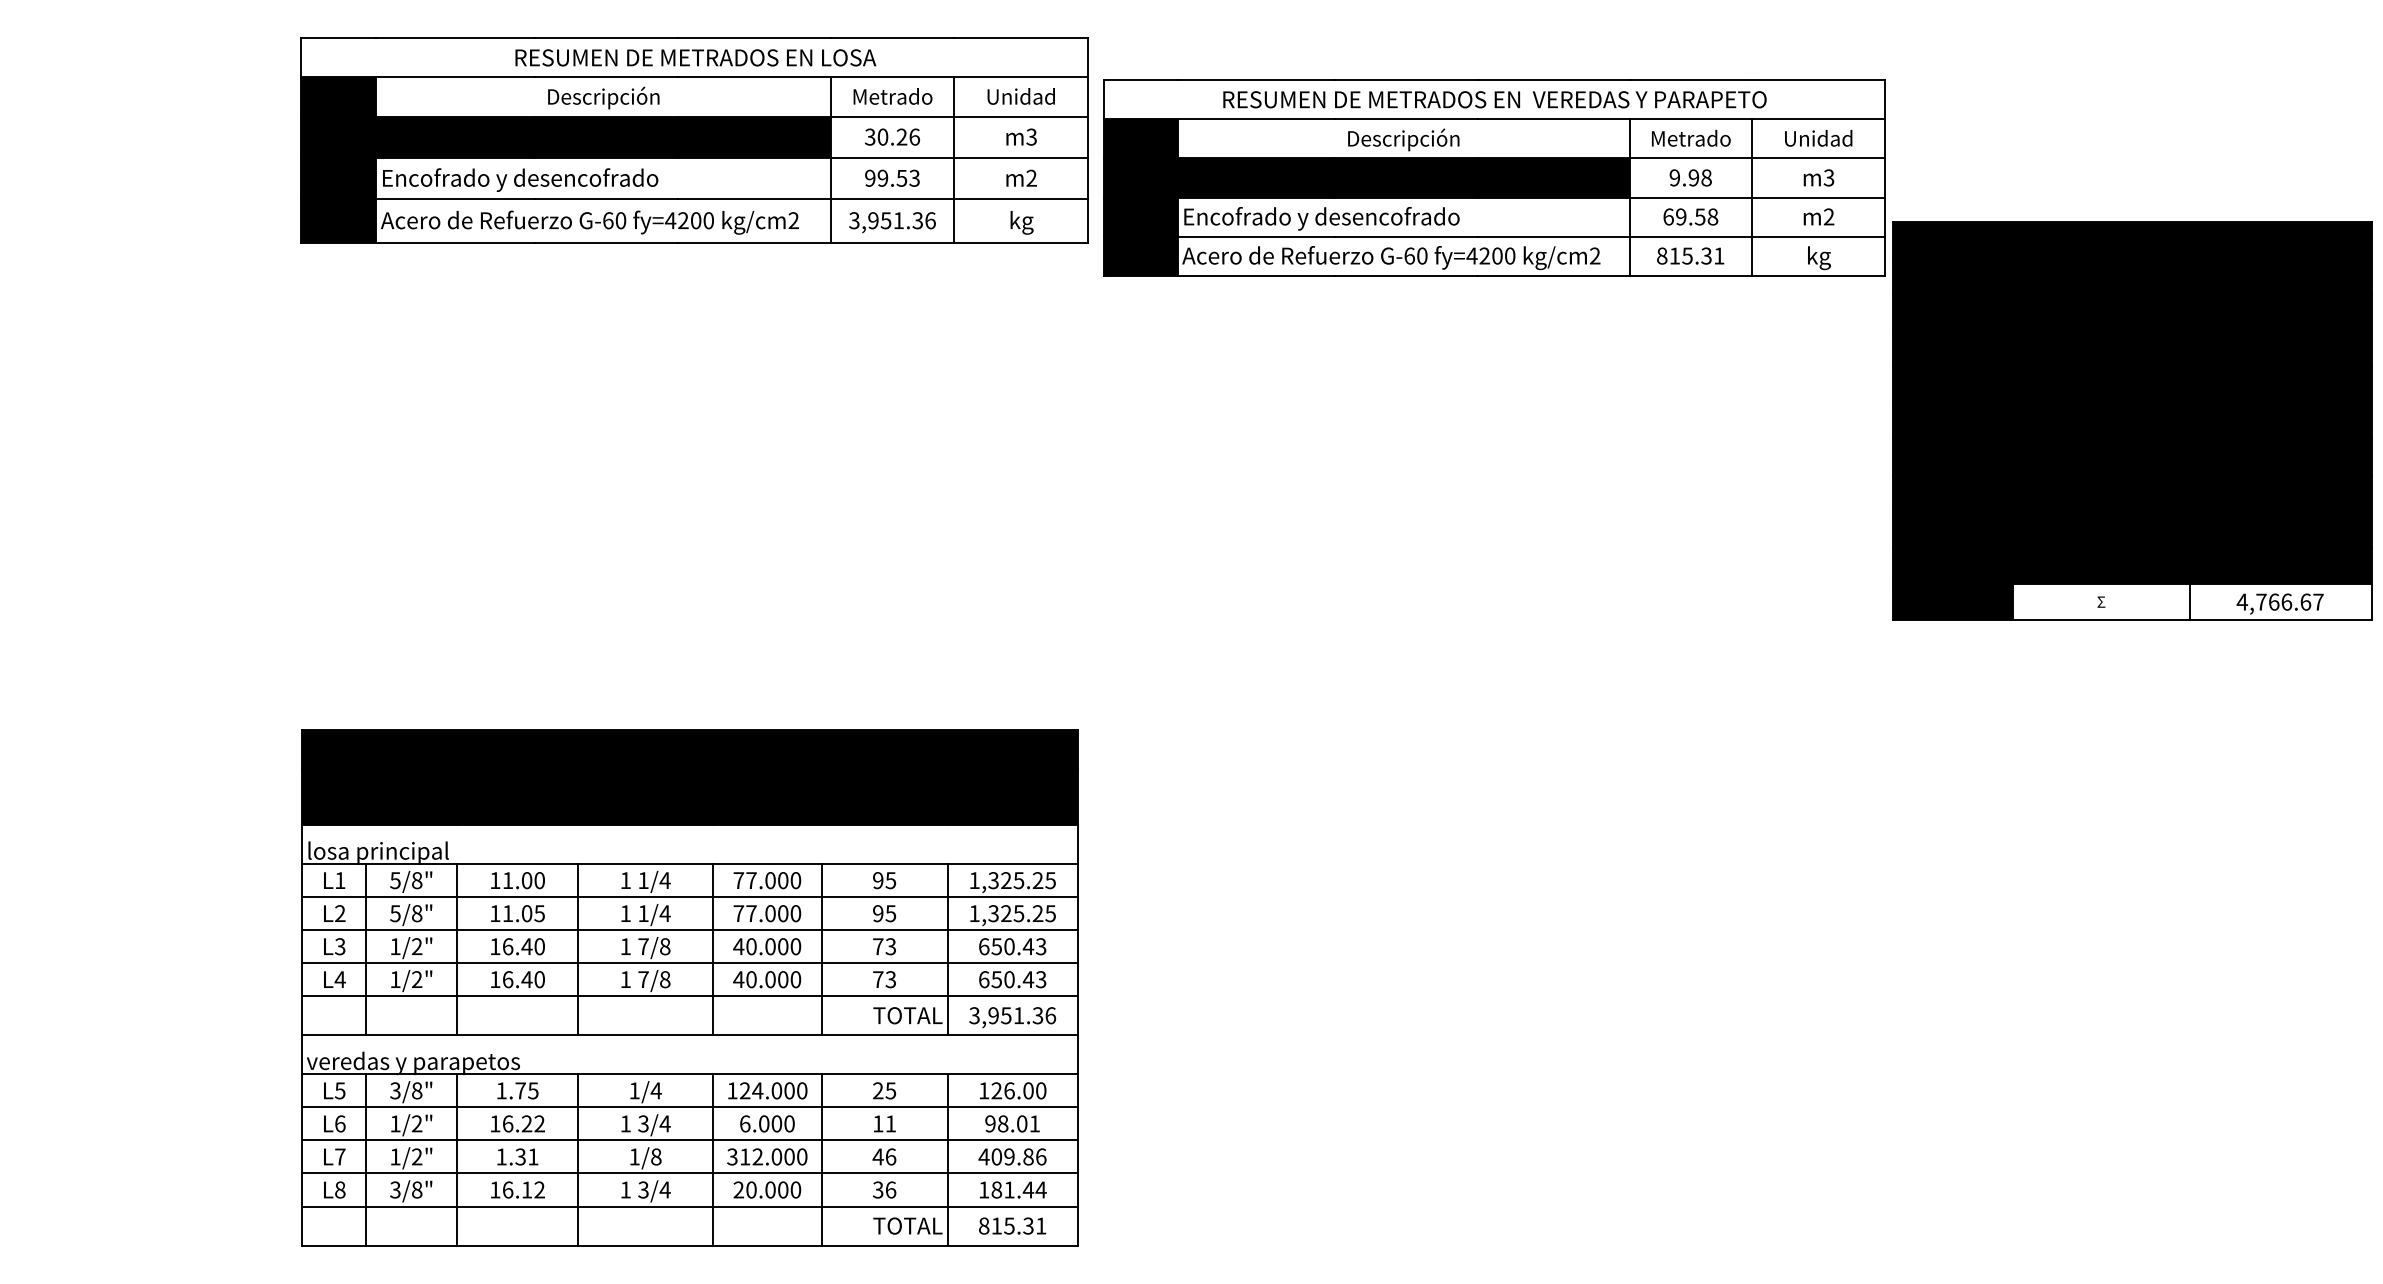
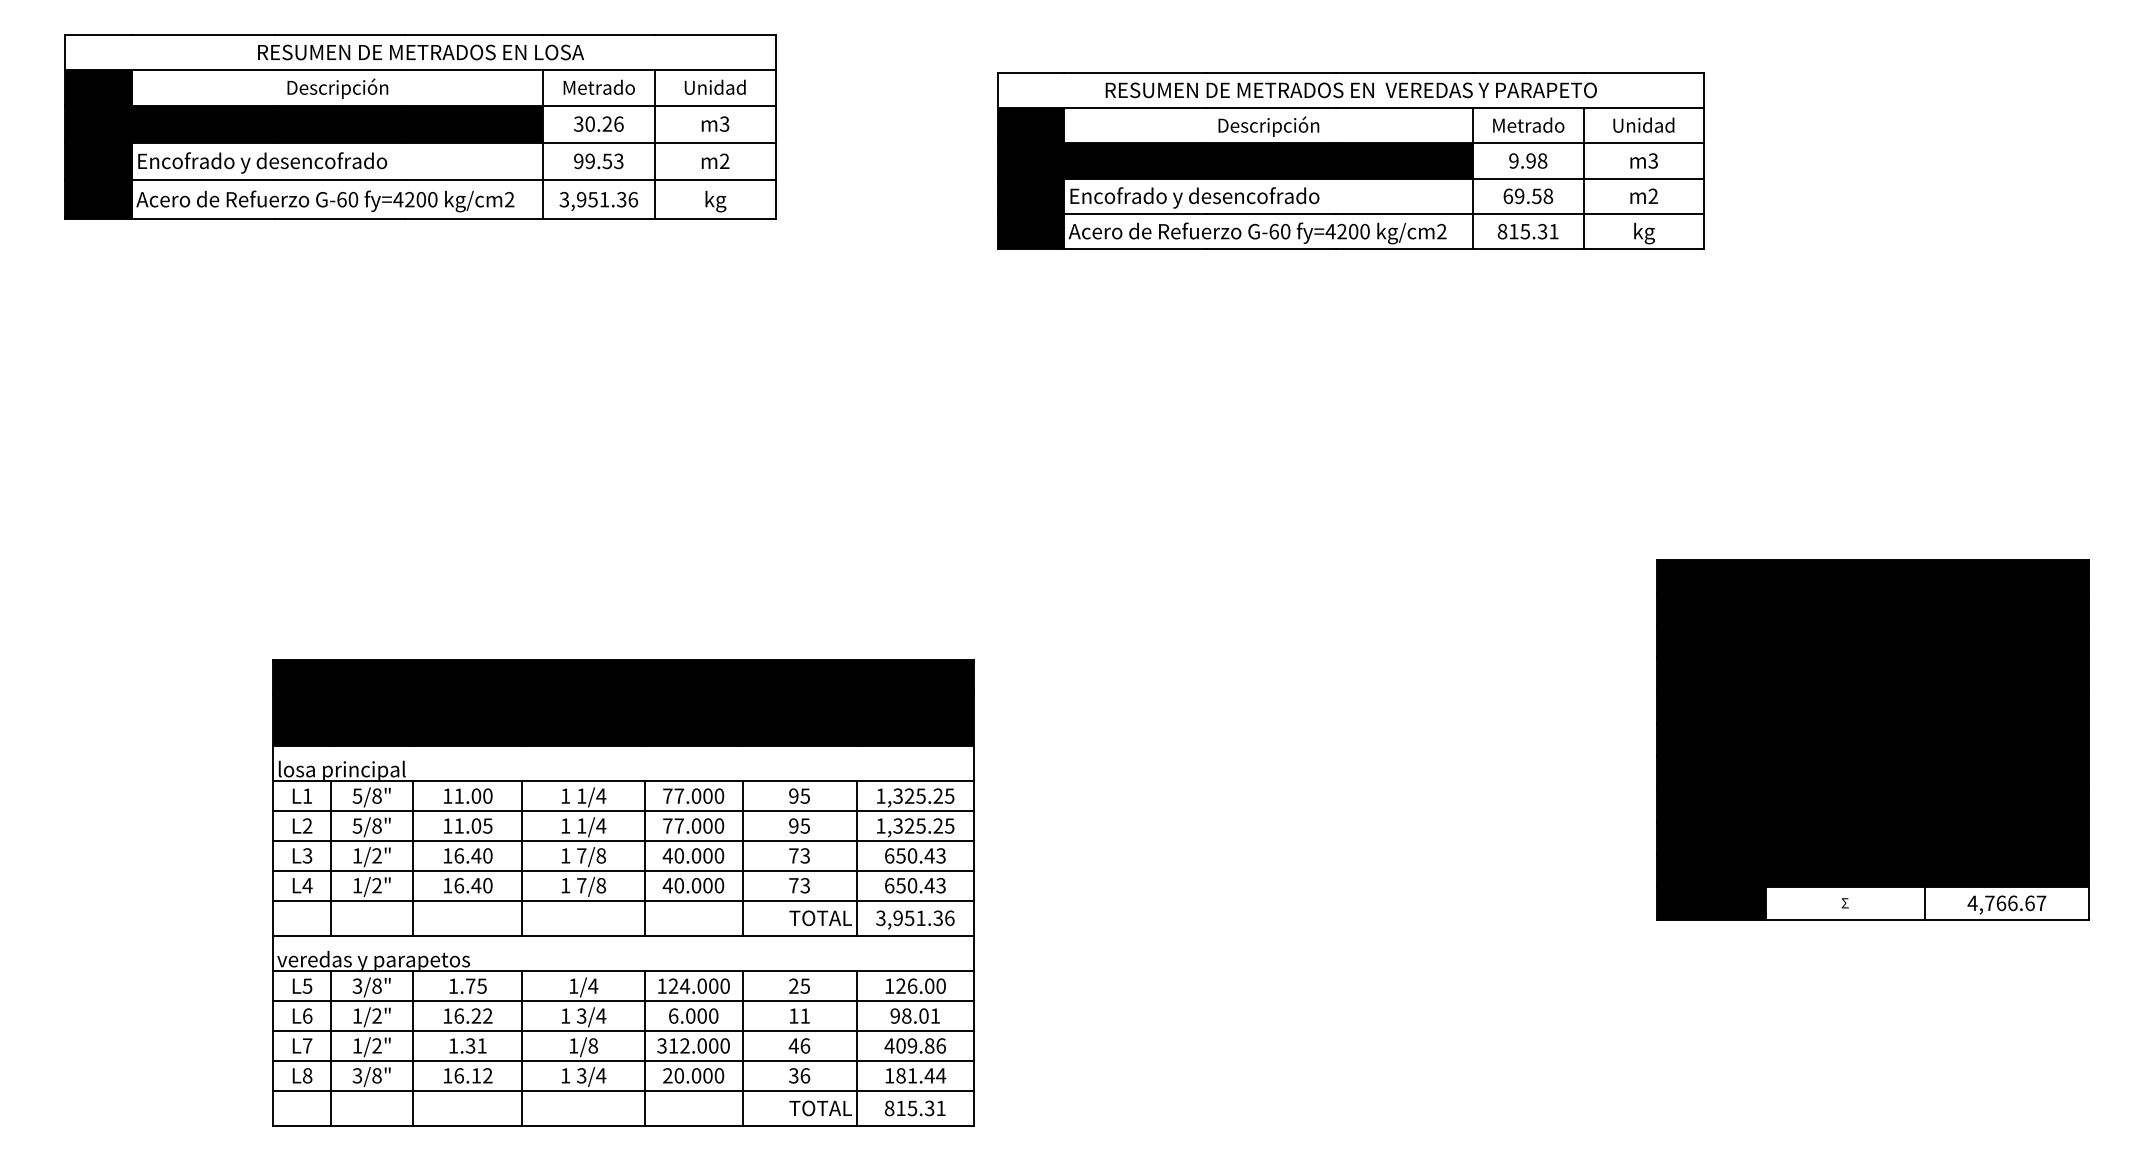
part: (694, 140) -> (419, 127), moved
part: (2132, 420) -> (1873, 739), moved

